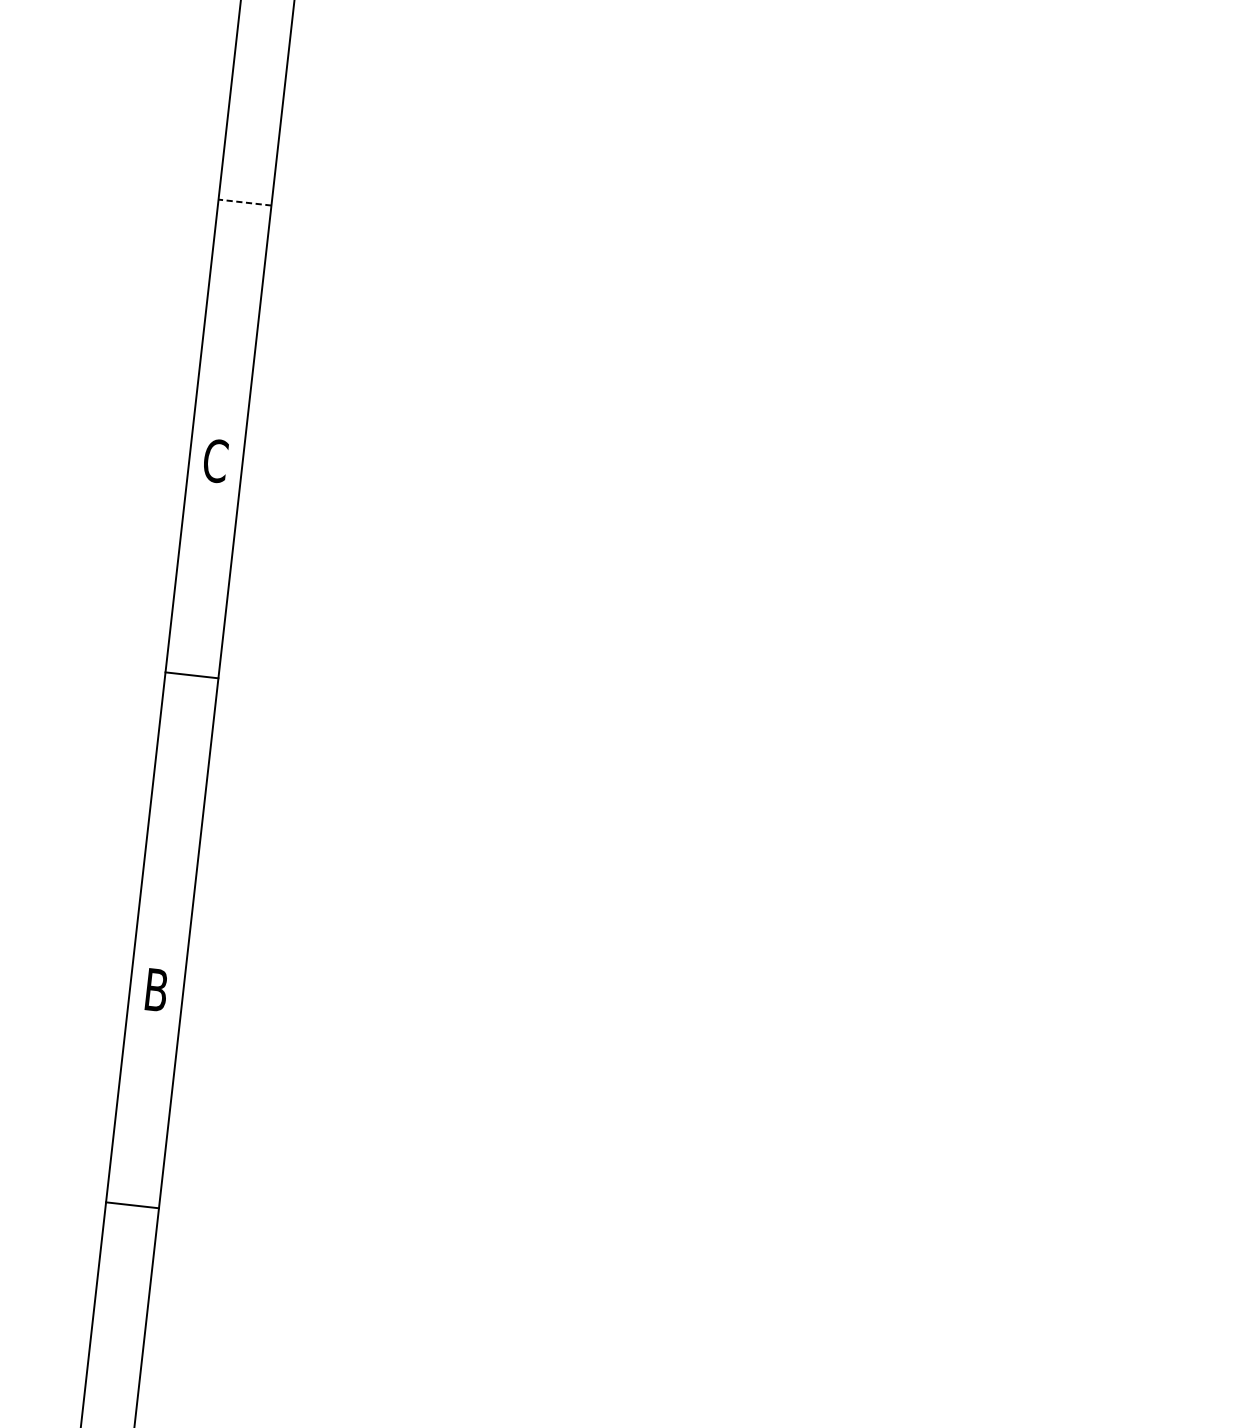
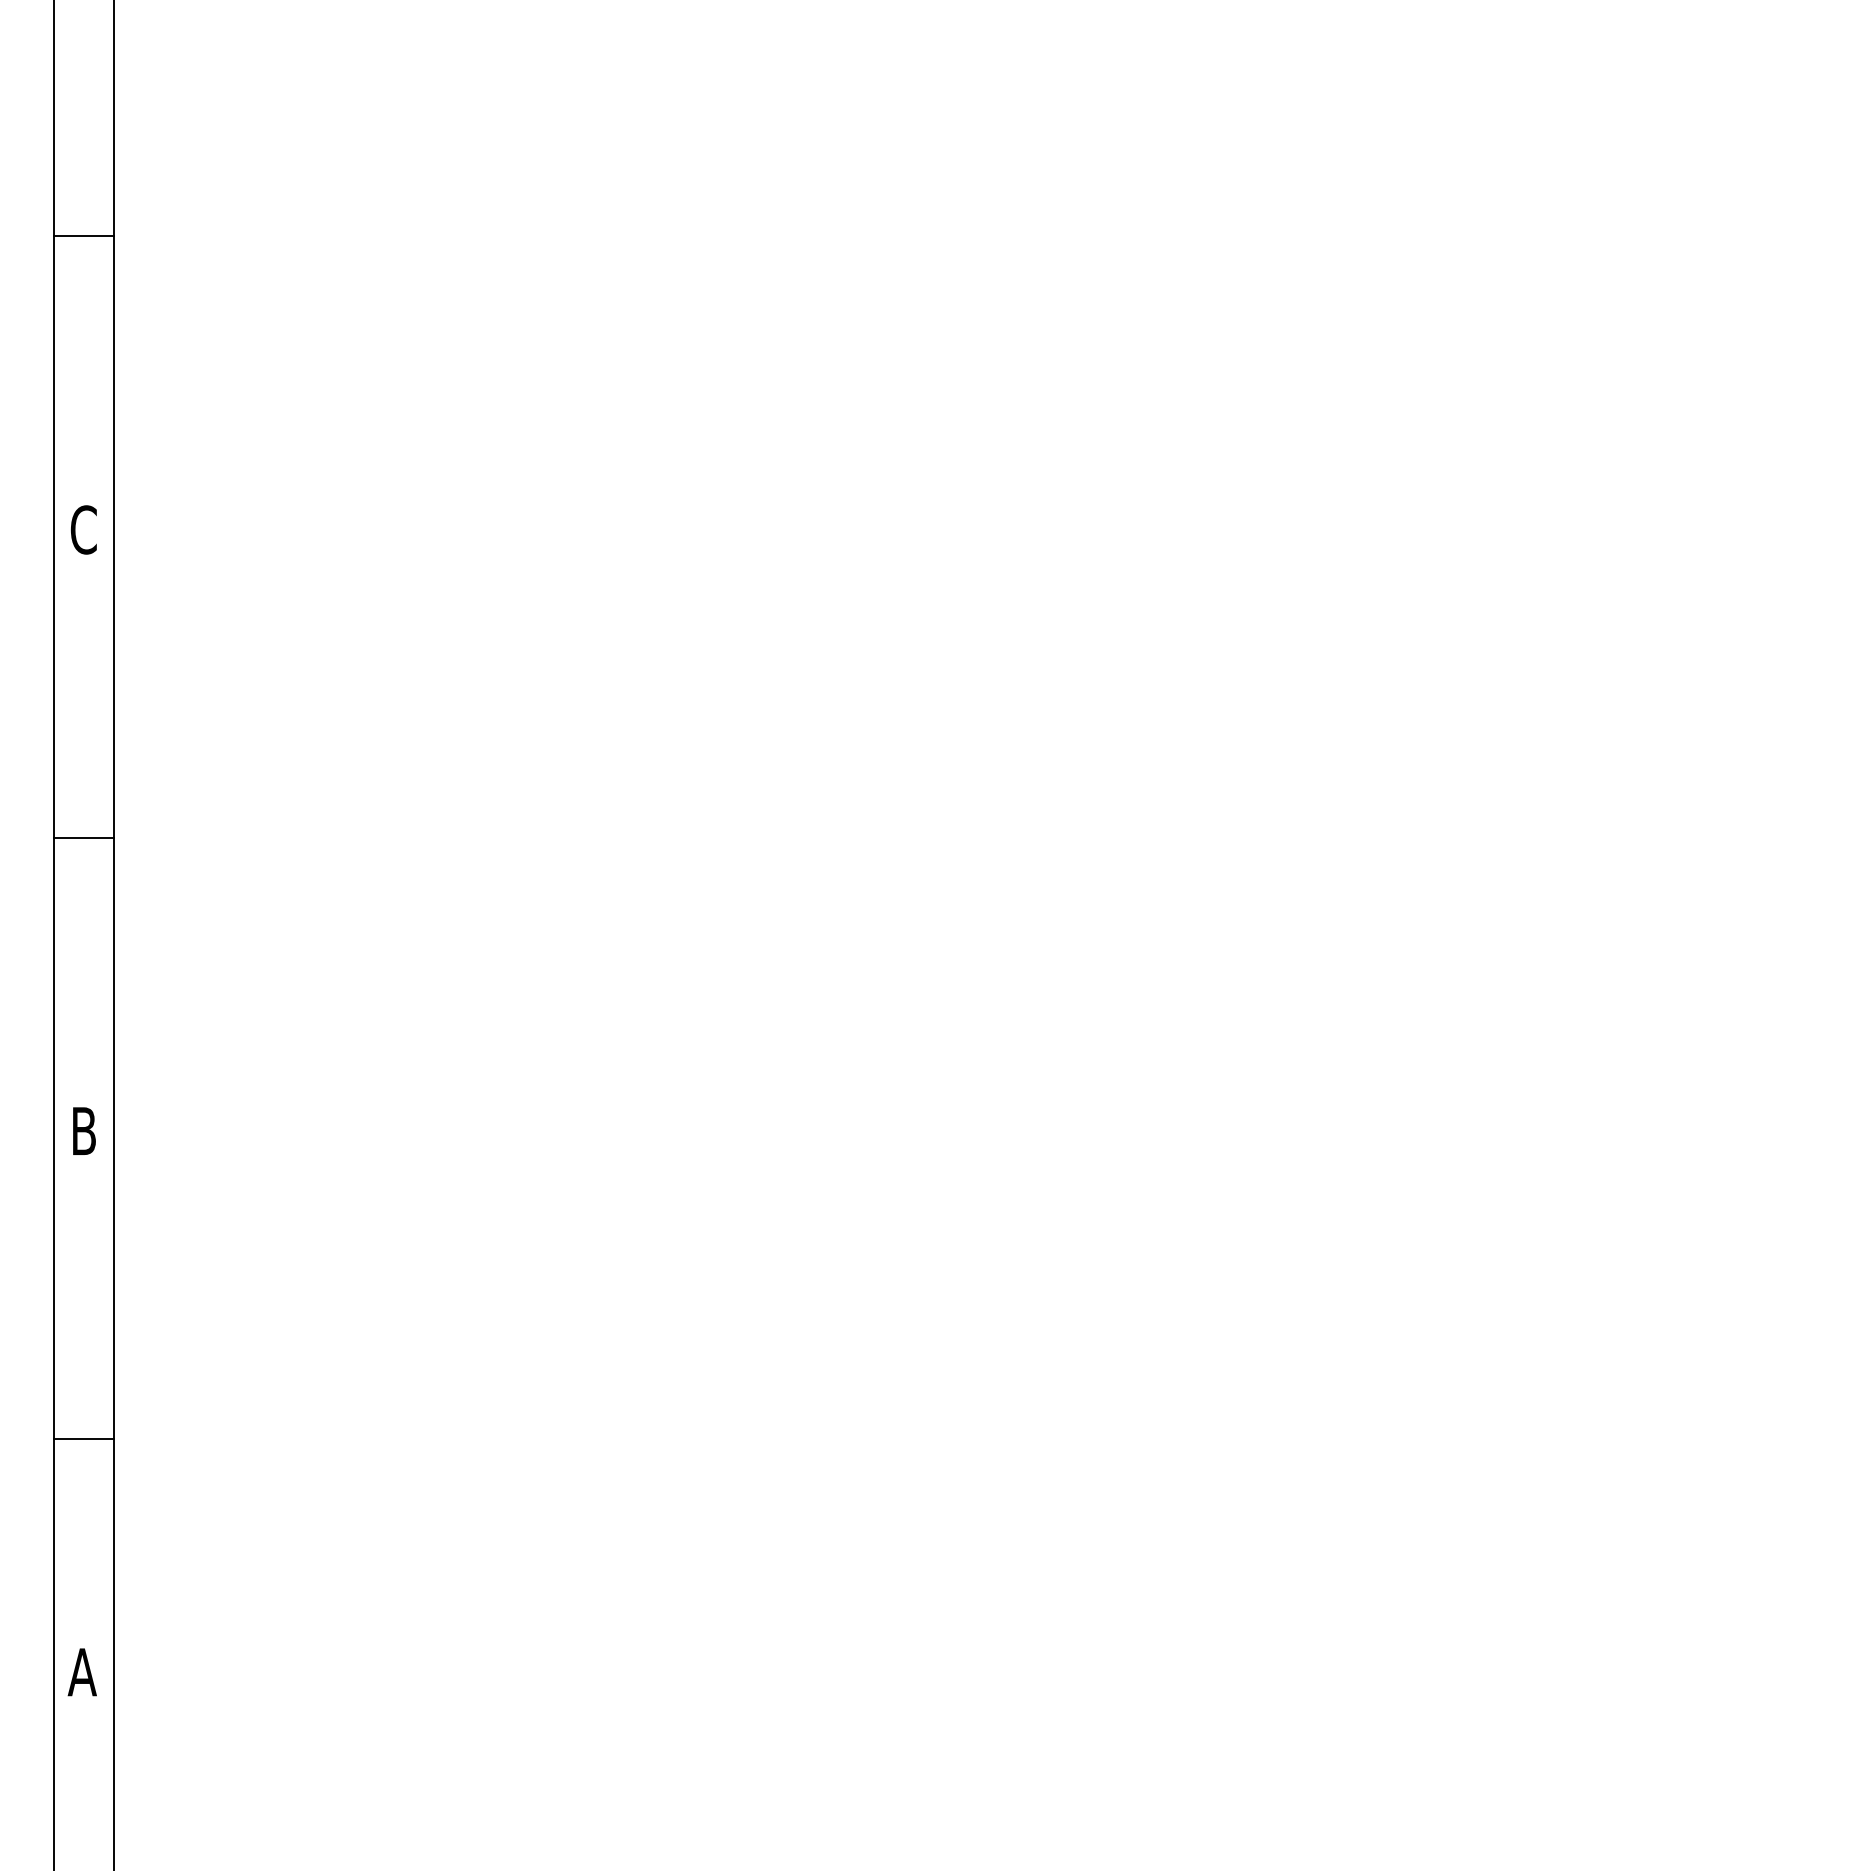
line: (244, 202) -> (83, 236), dashed -> solid
line: (192, 675) -> (84, 837), moved
line: (132, 1205) -> (84, 1438), moved

